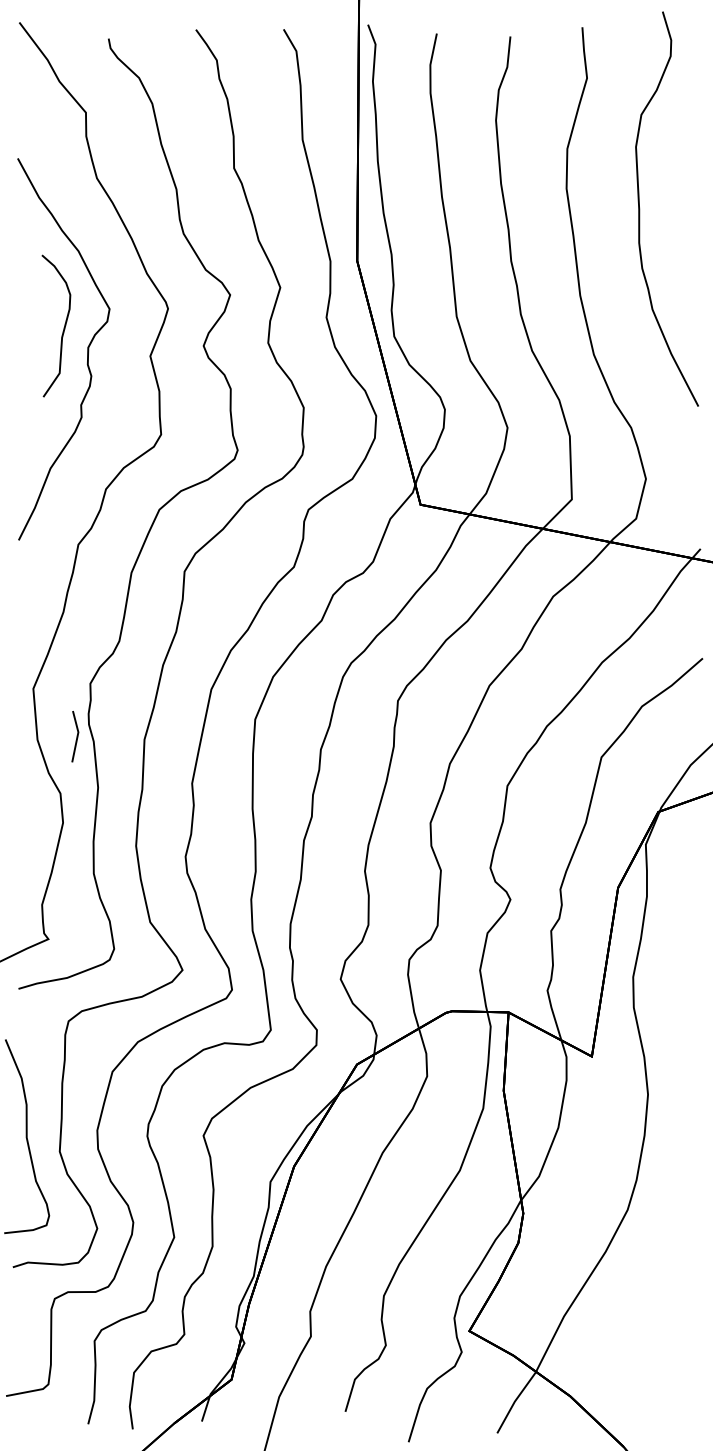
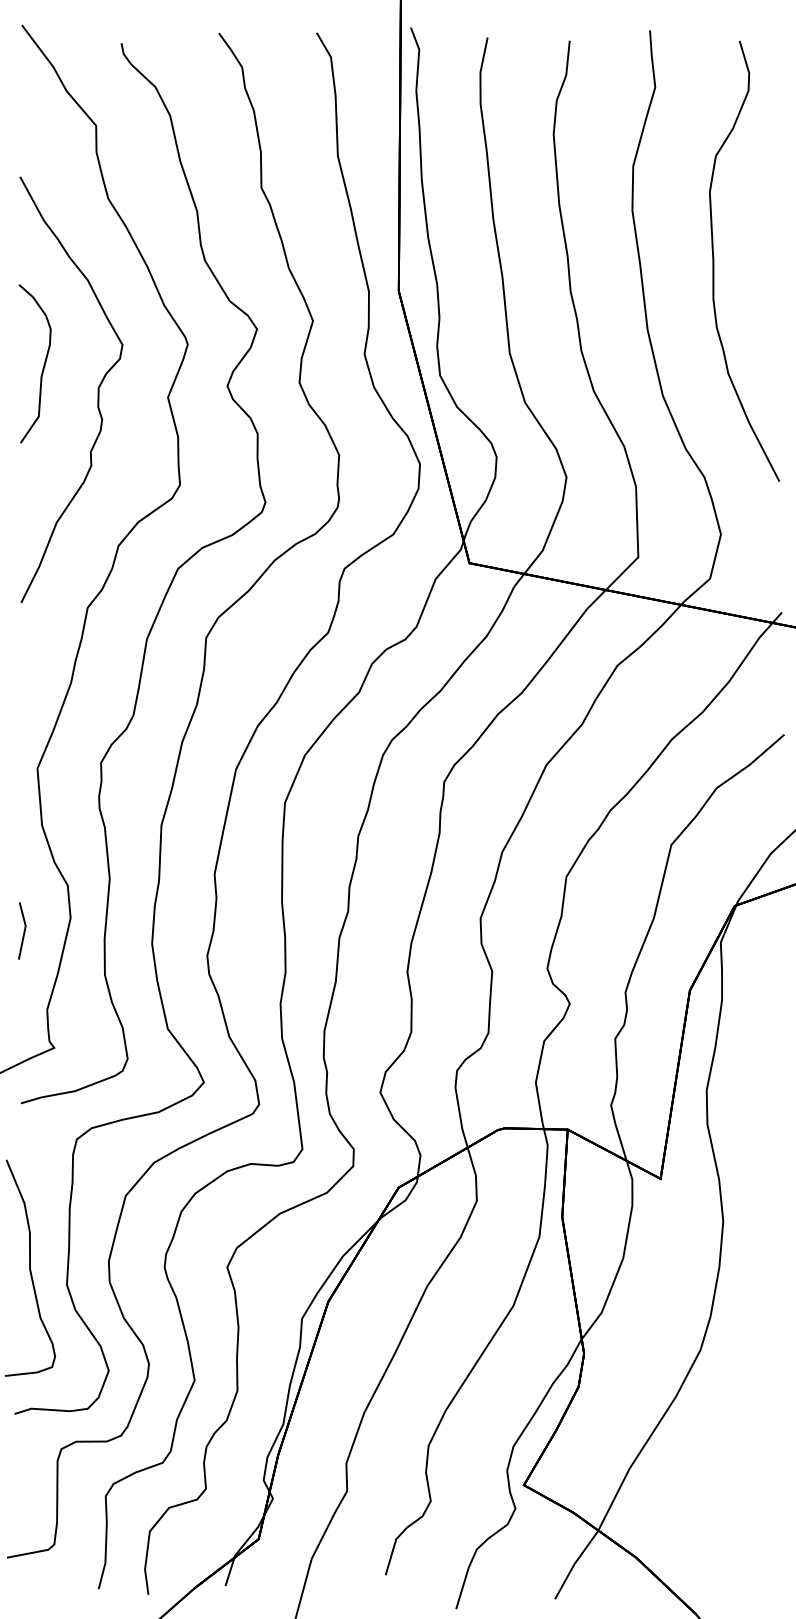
curve: (640, 209) -> (714, 261), moved
curve: (63, 326) -> (43, 364), moved
line: (76, 736) -> (23, 930), moved

